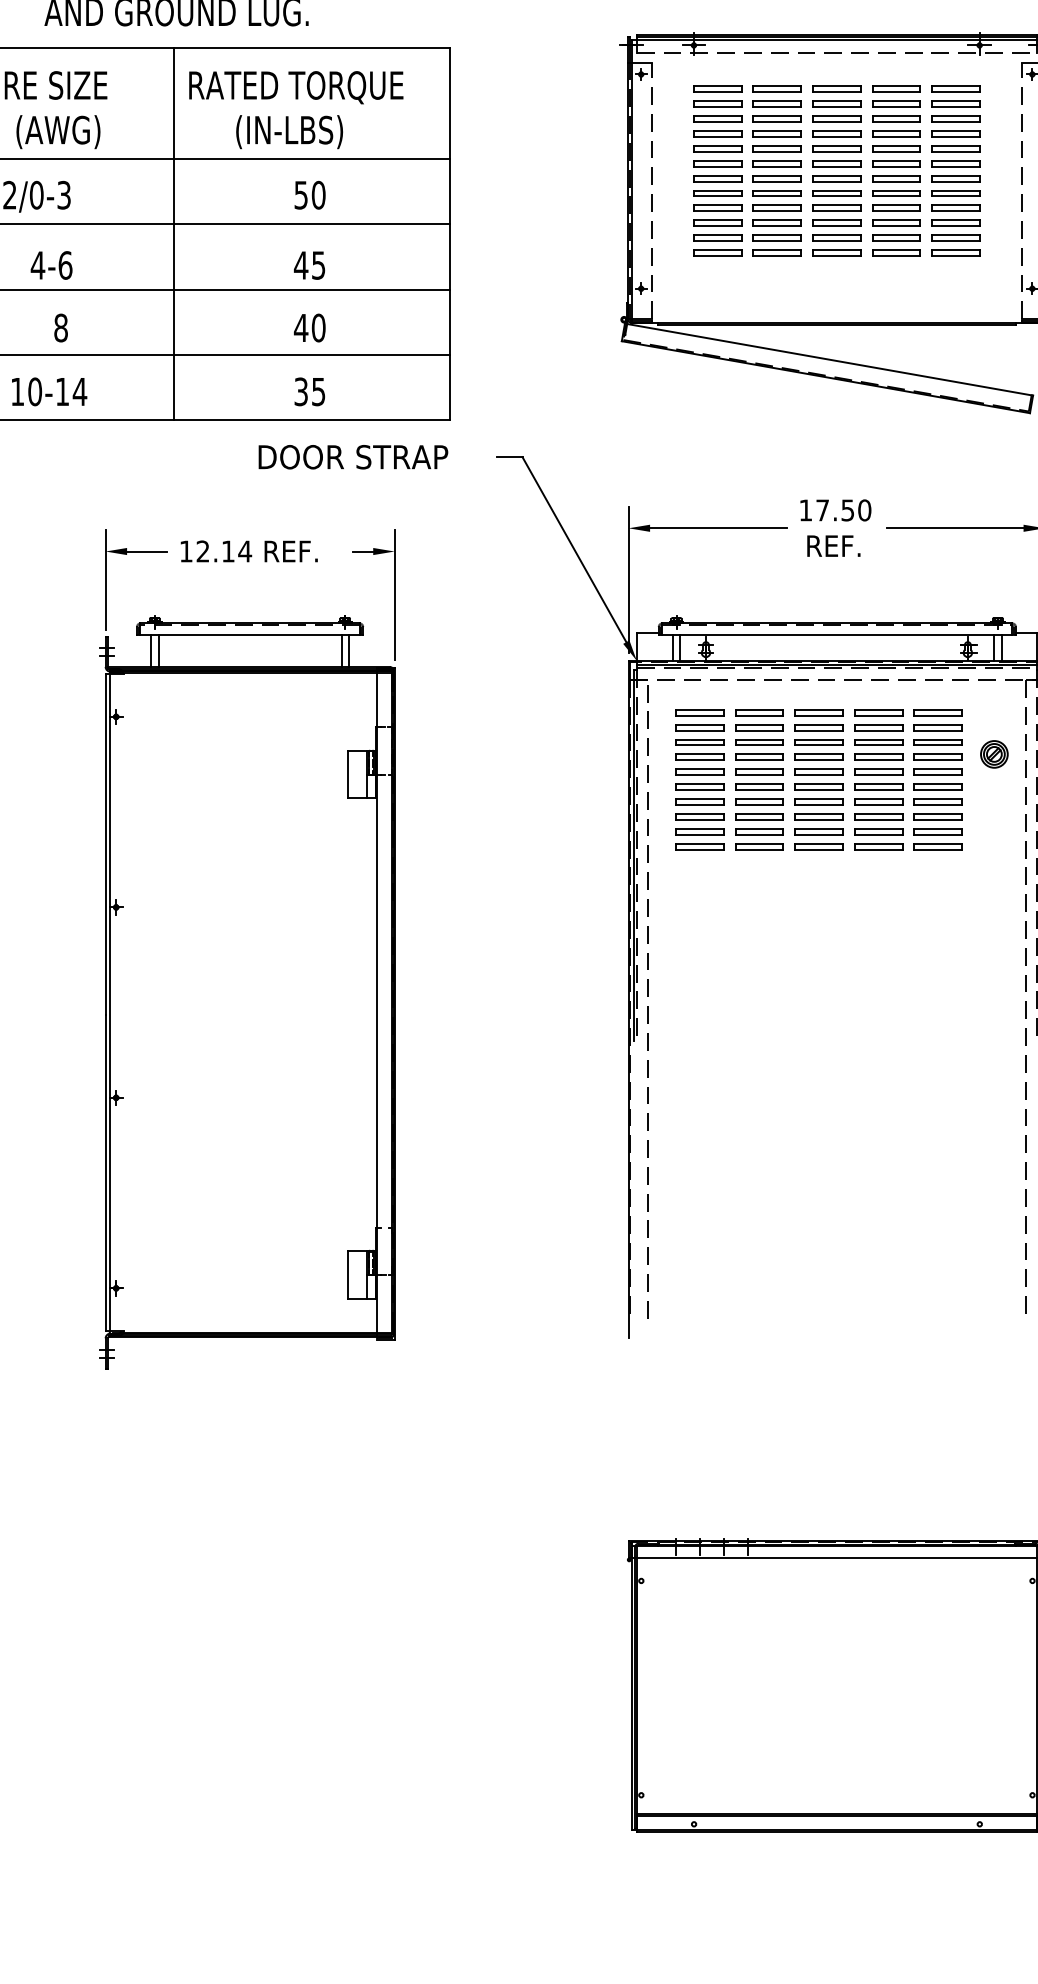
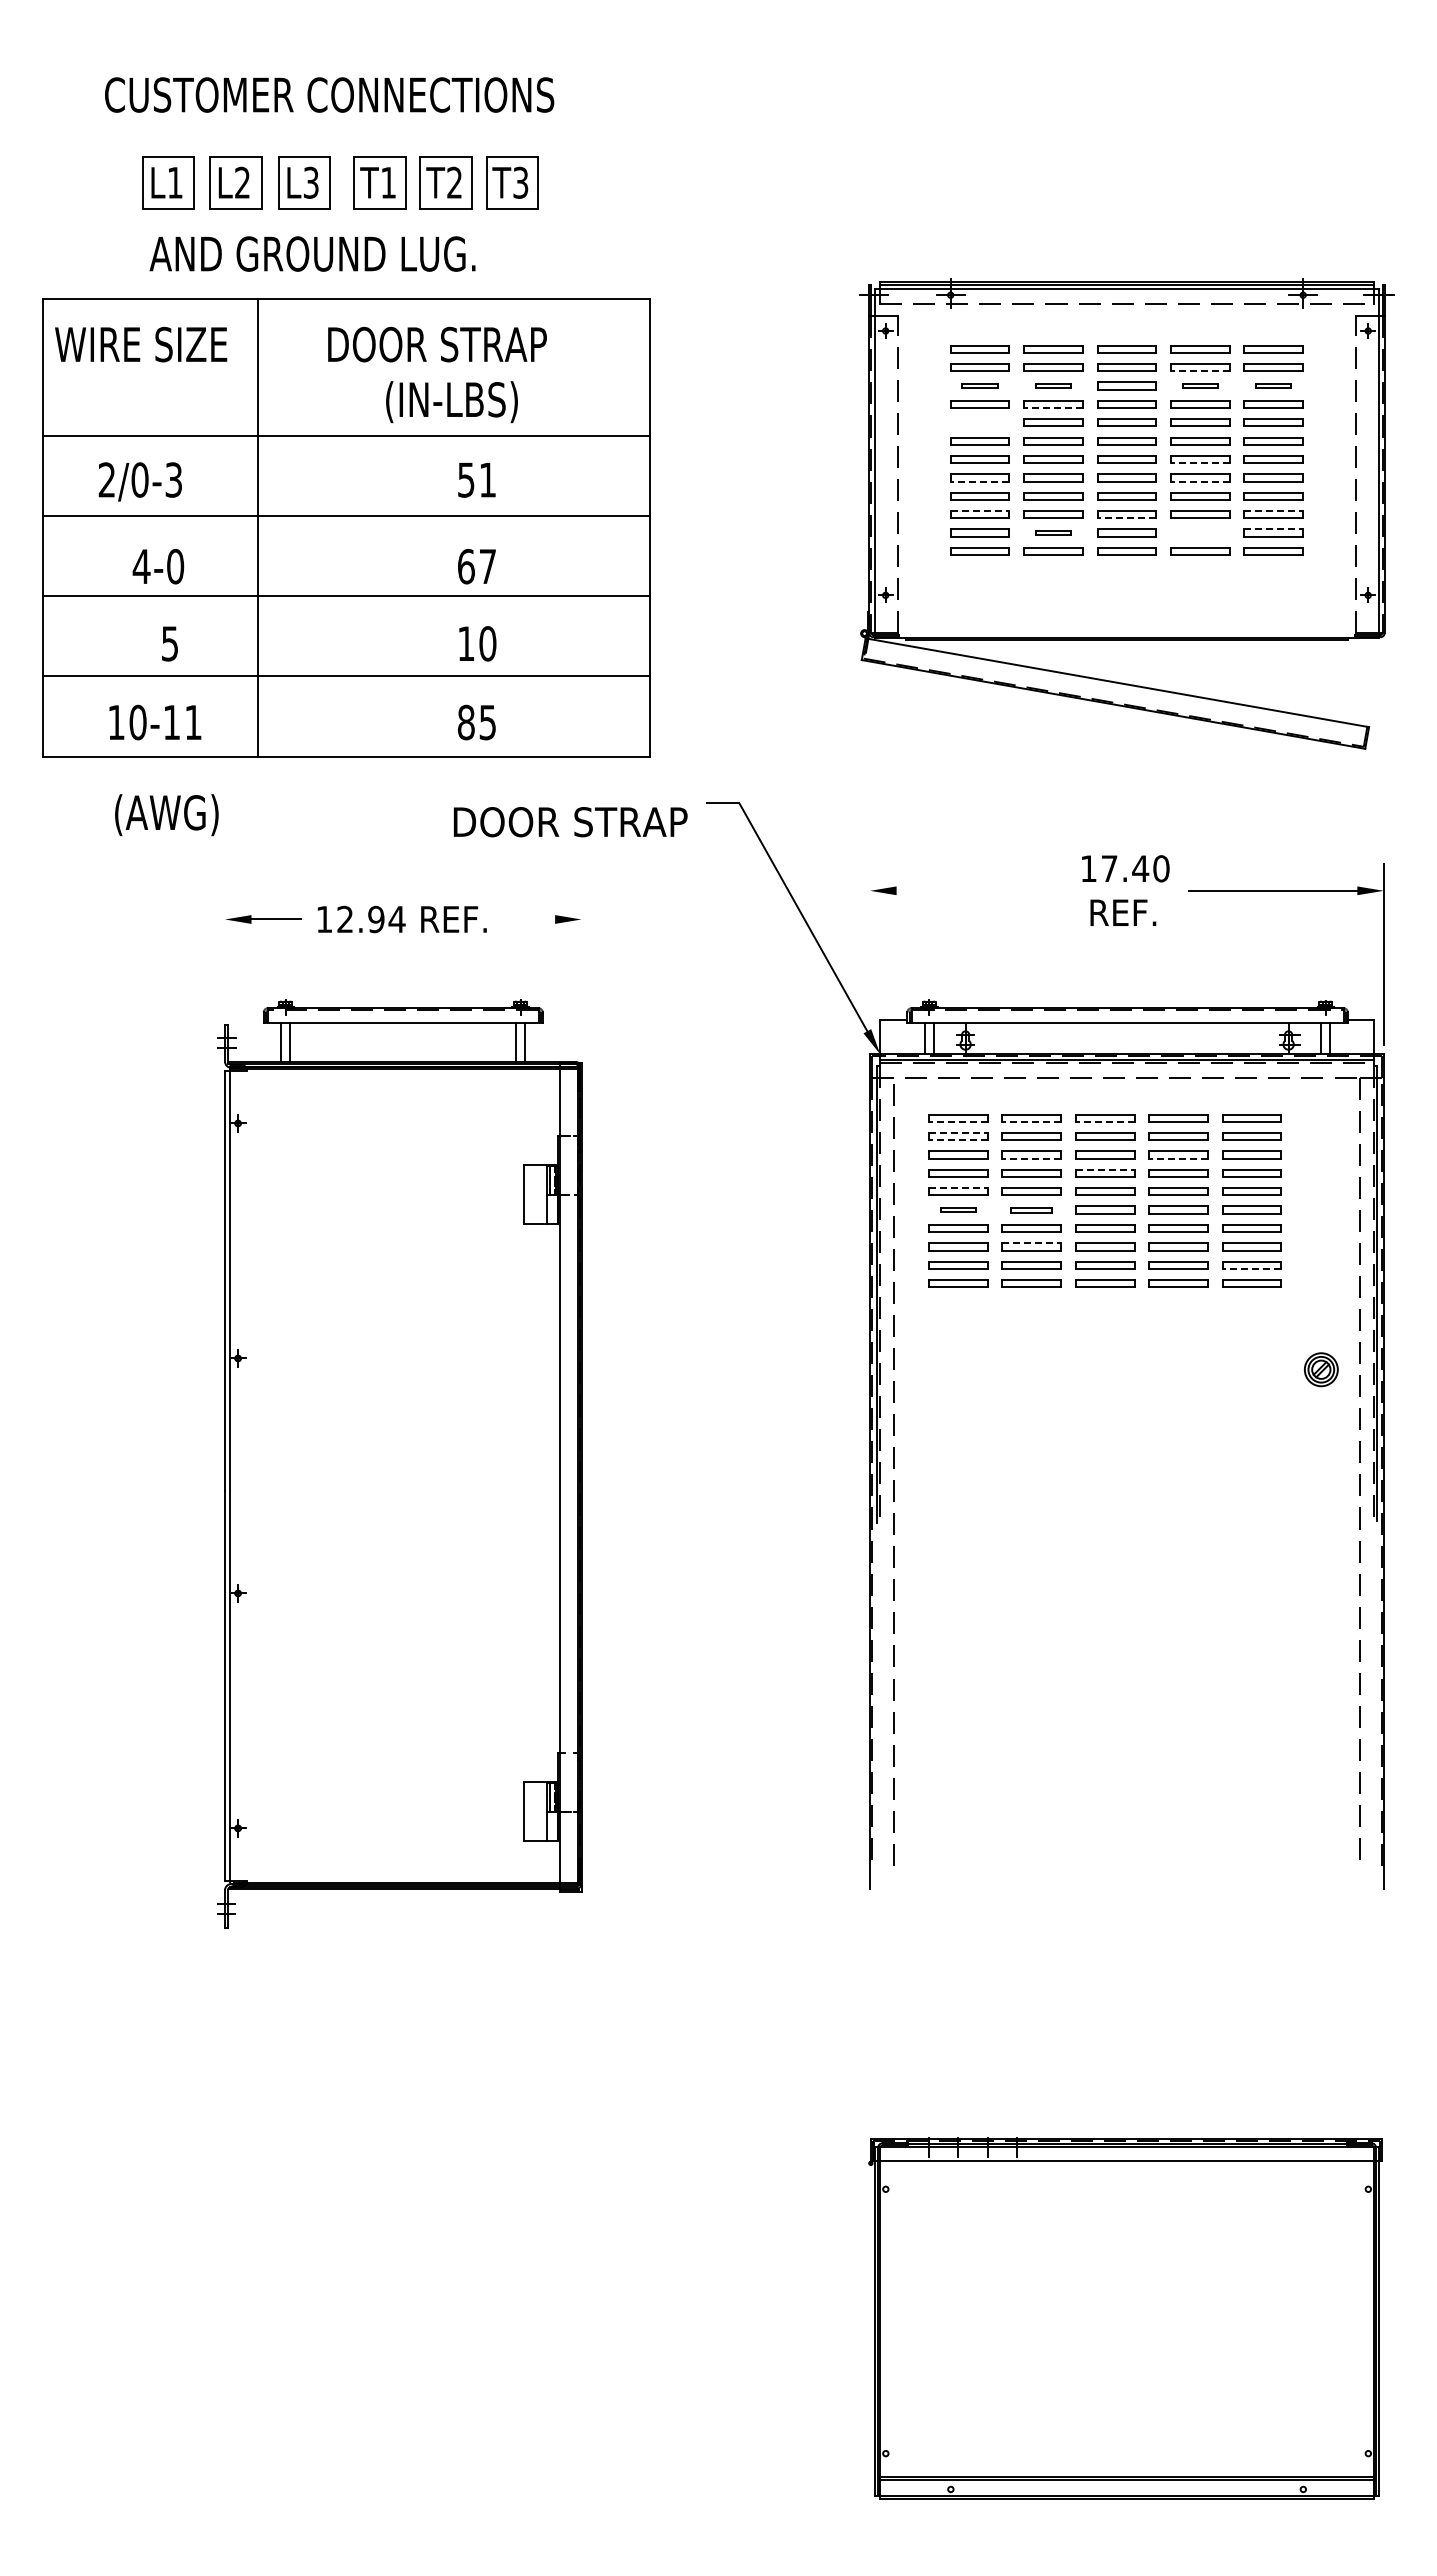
text: (297, 87) -> (461, 346), RATED TORQUE -> DOOR STRAP
line: (895, 107) -> (1199, 371), solid -> dashed
part: (717, 118) -> (979, 385), size x0.6
part: (777, 118) -> (1053, 385), size x0.6
part: (896, 118) -> (1200, 385), size x0.6
part: (955, 118) -> (1273, 385), size x0.6
text: (58, 132) -> (166, 815), moved
line: (777, 137) -> (1053, 408), solid -> dashed
part: (717, 148) -> (979, 422), removed
line: (895, 181) -> (1199, 463), solid -> dashed
text: (318, 194) -> (487, 479), 50 -> 51
line: (717, 196) -> (979, 481), solid -> dashed
line: (895, 196) -> (1199, 481), solid -> dashed
line: (718, 219) -> (980, 510), solid -> dashed
line: (956, 219) -> (1274, 510), solid -> dashed
line: (836, 226) -> (1126, 518), solid -> dashed
line: (174, 233) -> (258, 527), moved
line: (956, 235) -> (1274, 529), solid -> dashed
part: (777, 237) -> (1053, 532), size x0.6
part: (896, 237) -> (1200, 532), removed
text: (65, 265) -> (175, 566), 4-6 -> 4-0
text: (309, 265) -> (476, 566), 45 -> 67
text: (60, 327) -> (169, 643), 8 -> 5
text: (301, 327) -> (466, 643), 40 -> 10
text: (80, 391) -> (193, 722), 10-14 -> 10-11
text: (301, 391) -> (466, 722), 35 -> 85
text: (353, 457) -> (570, 822), moved
text: (847, 510) -> (1140, 868), 17.50 -> 17.40
line: (718, 528) -> (980, 890), removed
text: (228, 551) -> (376, 919), 12.14 -> 12.94
line: (362, 551) -> (542, 919), removed
line: (105, 579) -> (225, 954), removed
line: (628, 579) -> (870, 954), removed
line: (394, 595) -> (581, 973), removed
line: (699, 716) -> (957, 1122), solid -> dashed
line: (759, 716) -> (1031, 1122), solid -> dashed
line: (818, 716) -> (1104, 1122), solid -> dashed
line: (700, 725) -> (958, 1133), solid -> dashed
line: (699, 730) -> (957, 1140), solid -> dashed
line: (759, 745) -> (1031, 1158), solid -> dashed
line: (878, 745) -> (1178, 1158), solid -> dashed
line: (819, 754) -> (1105, 1169), solid -> dashed
part: (994, 754) -> (1321, 1369), moved
line: (700, 769) -> (958, 1188), solid -> dashed
part: (700, 786) -> (958, 1209), size x0.6
part: (759, 786) -> (1031, 1209), size x0.7
line: (760, 814) -> (1032, 1243), solid -> dashed
line: (937, 834) -> (1251, 1268), solid -> dashed

